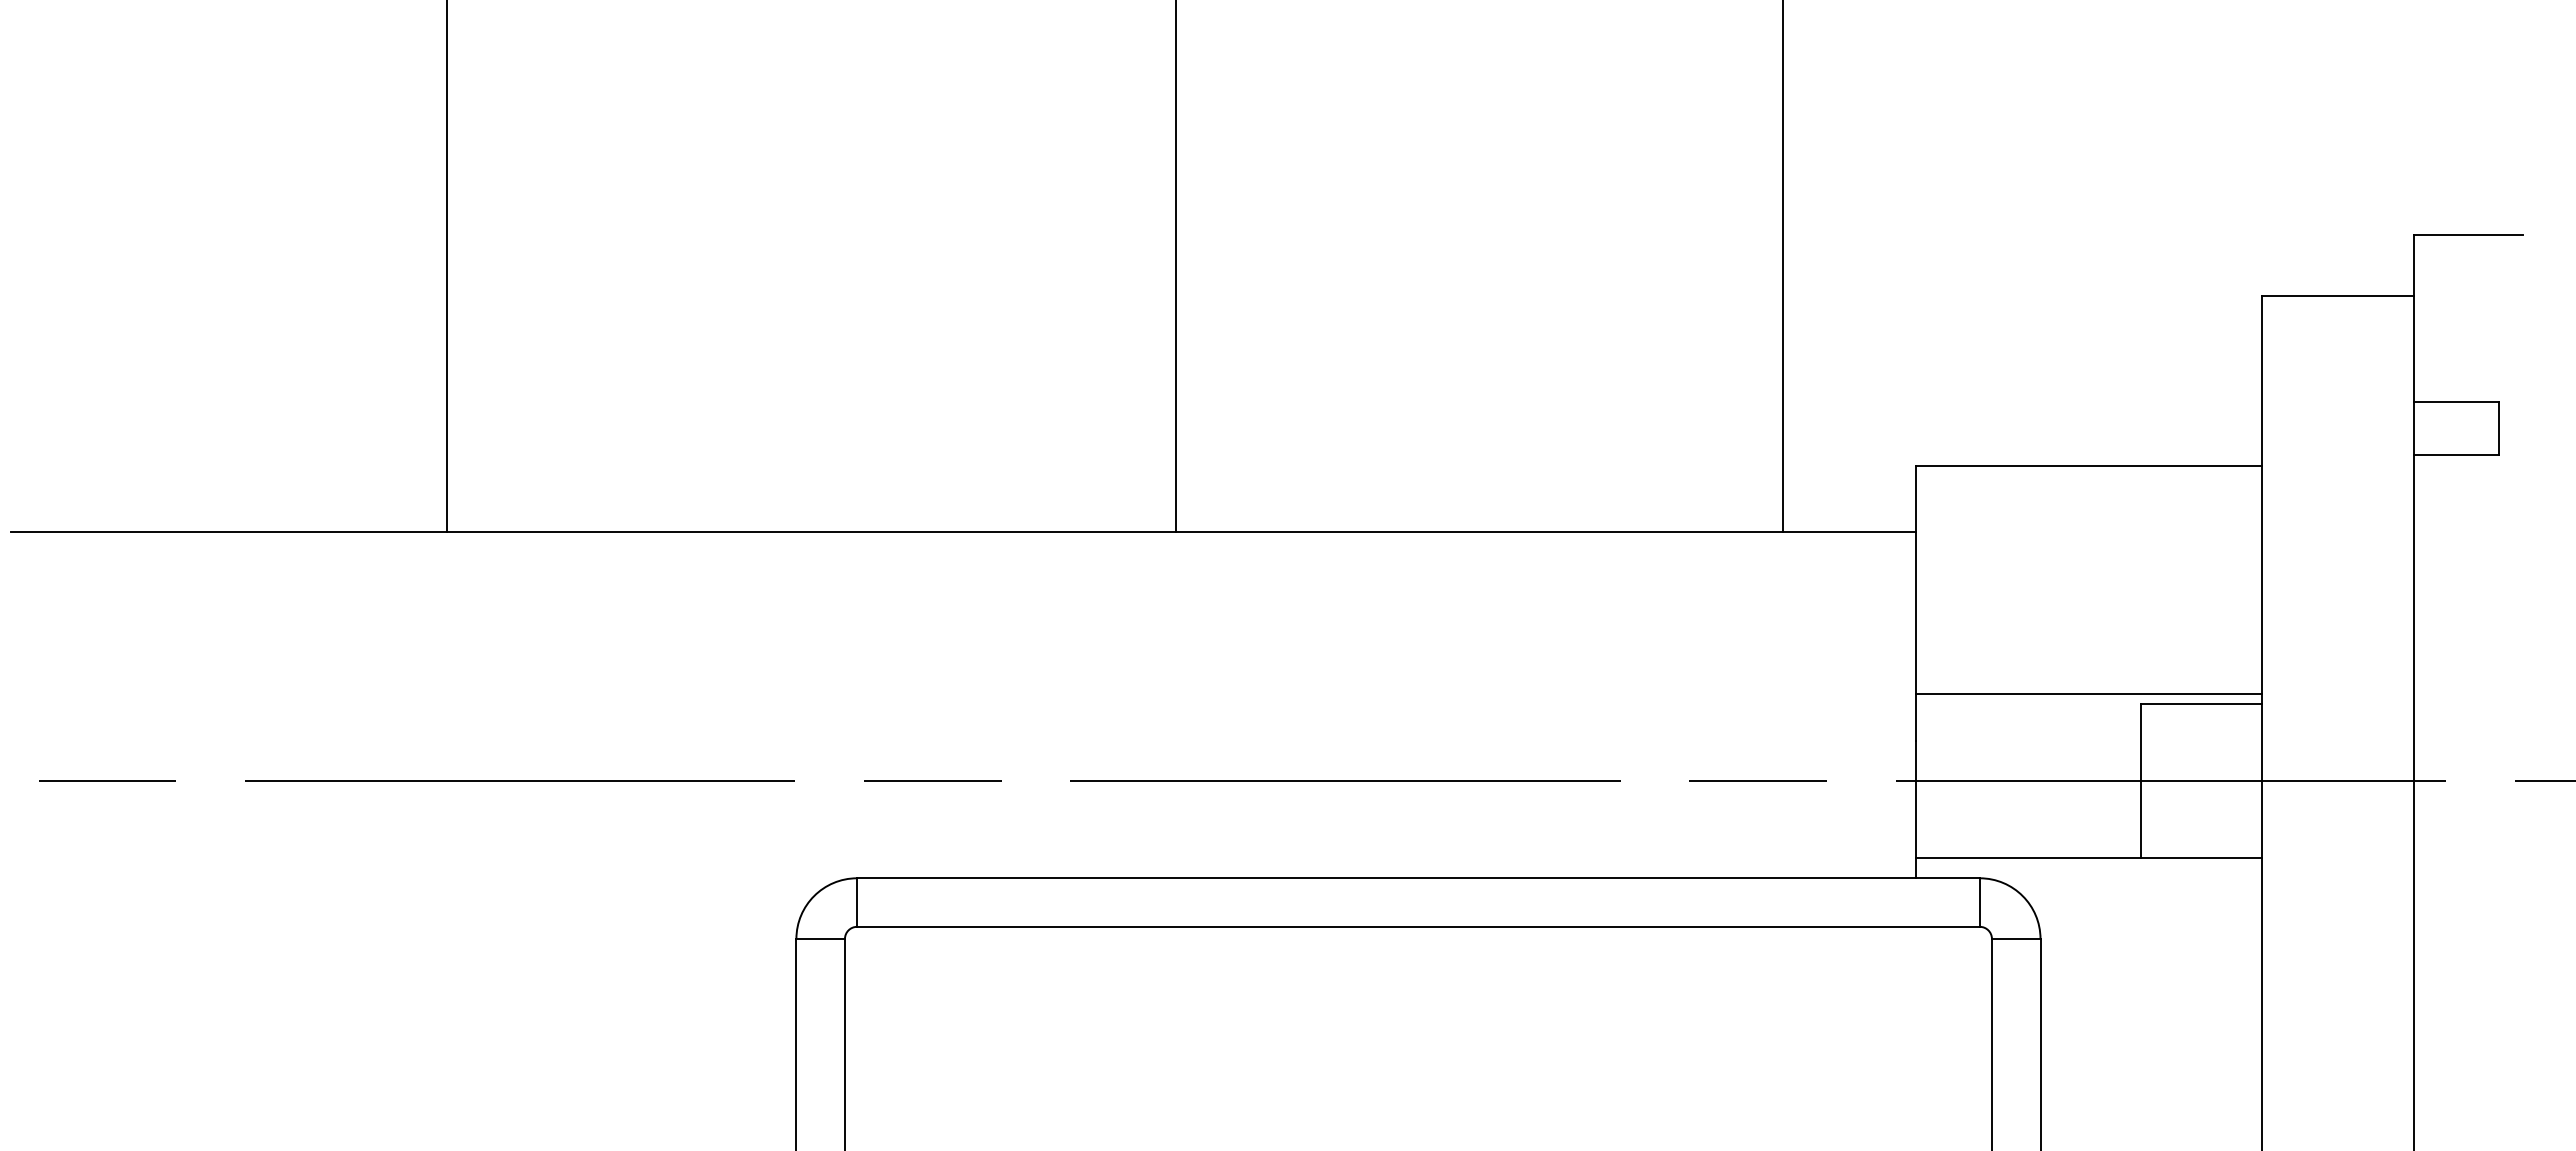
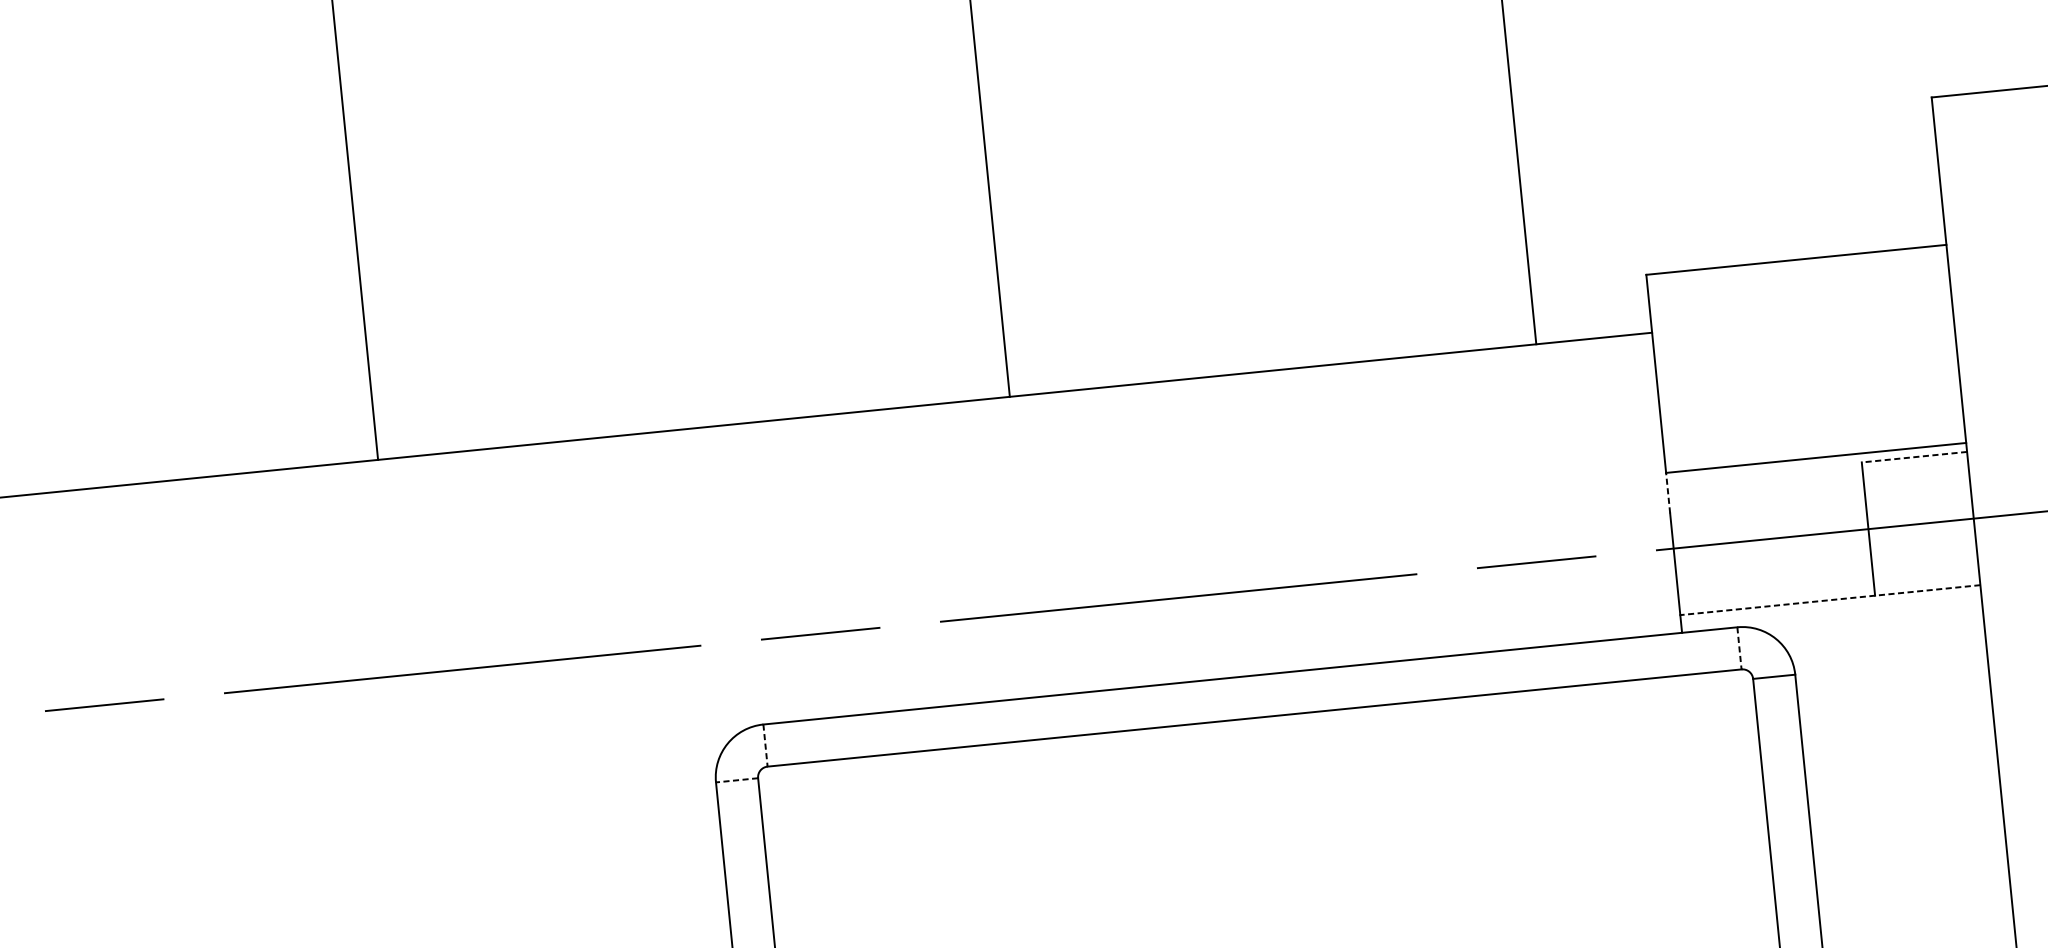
line: (2201, 704) -> (1914, 457), solid -> dashed
line: (1916, 716) -> (1668, 492), solid -> dashed
line: (2089, 857) -> (1830, 599), solid -> dashed
line: (857, 903) -> (765, 746), solid -> dashed
line: (1979, 903) -> (1739, 649), solid -> dashed
line: (820, 938) -> (736, 779), solid -> dashed

